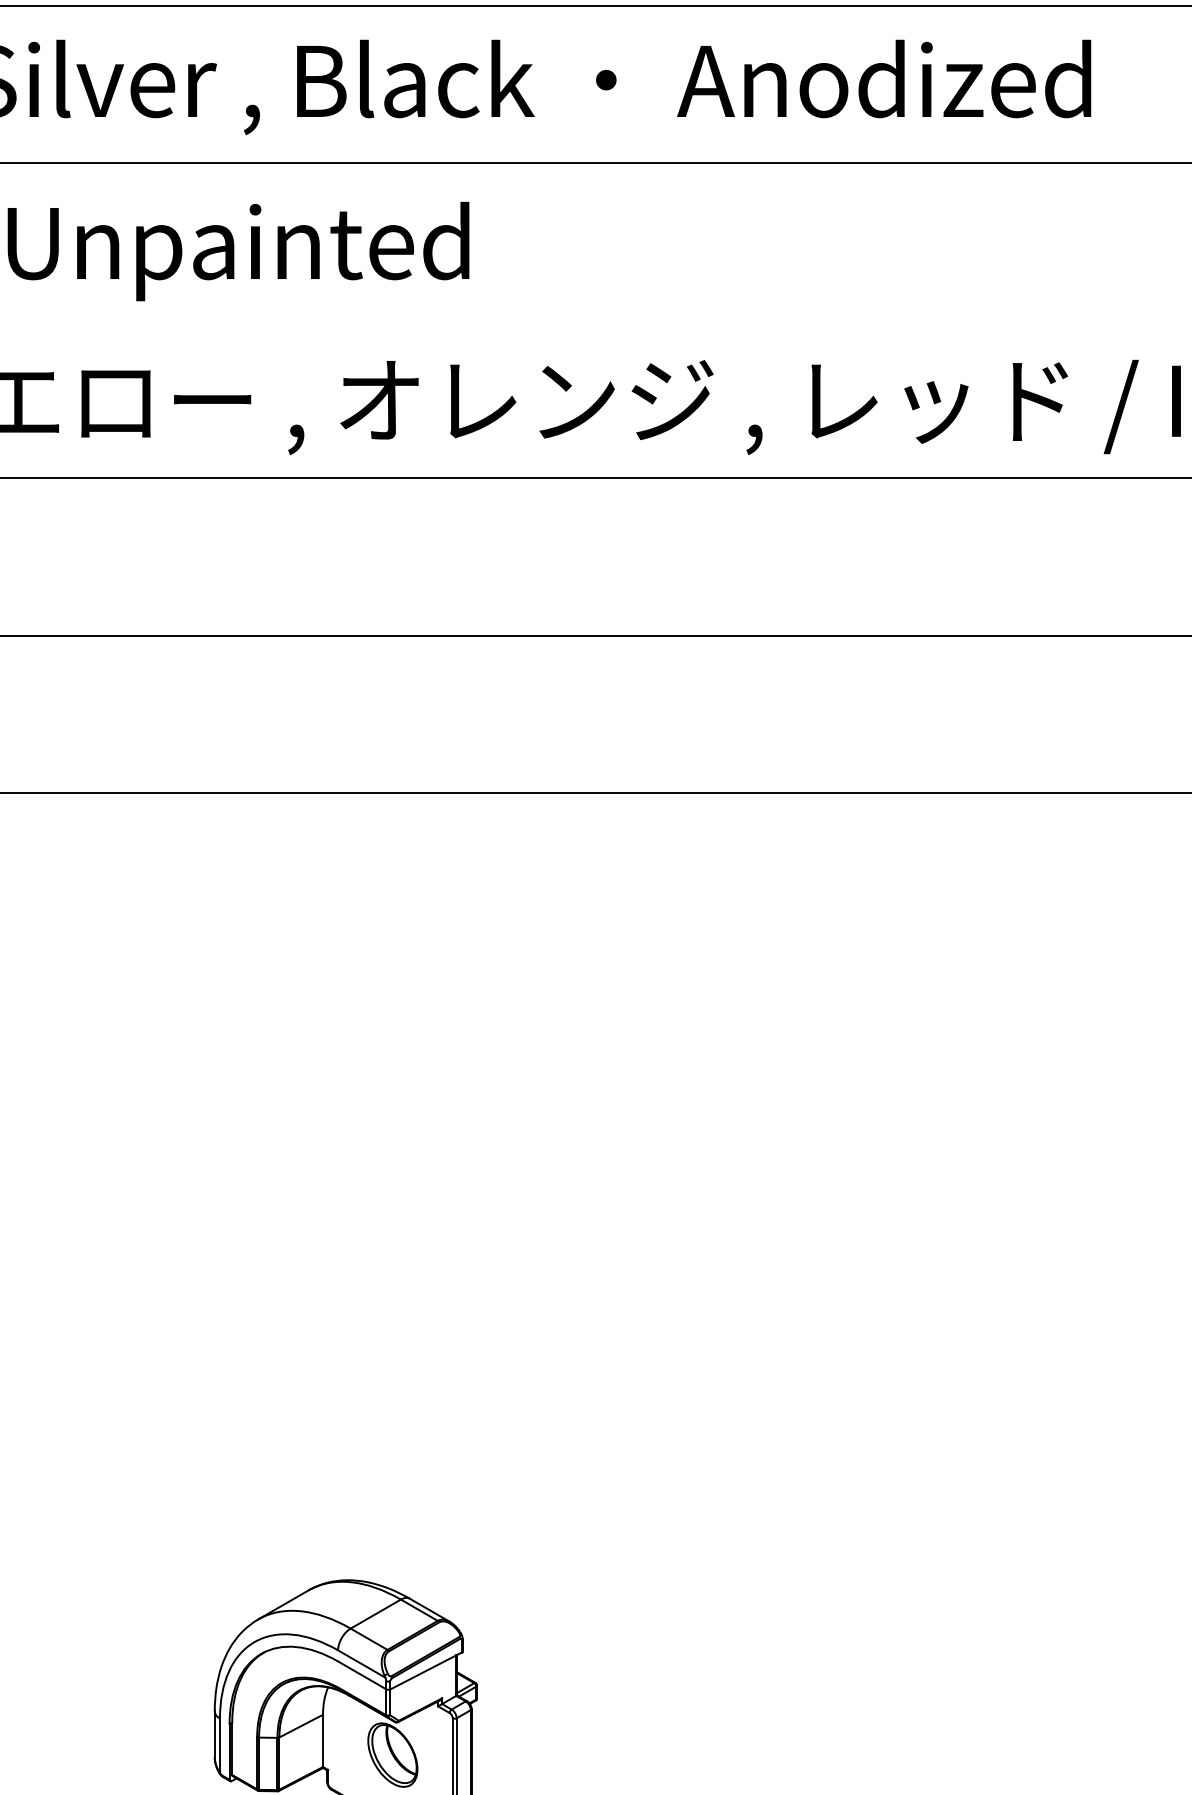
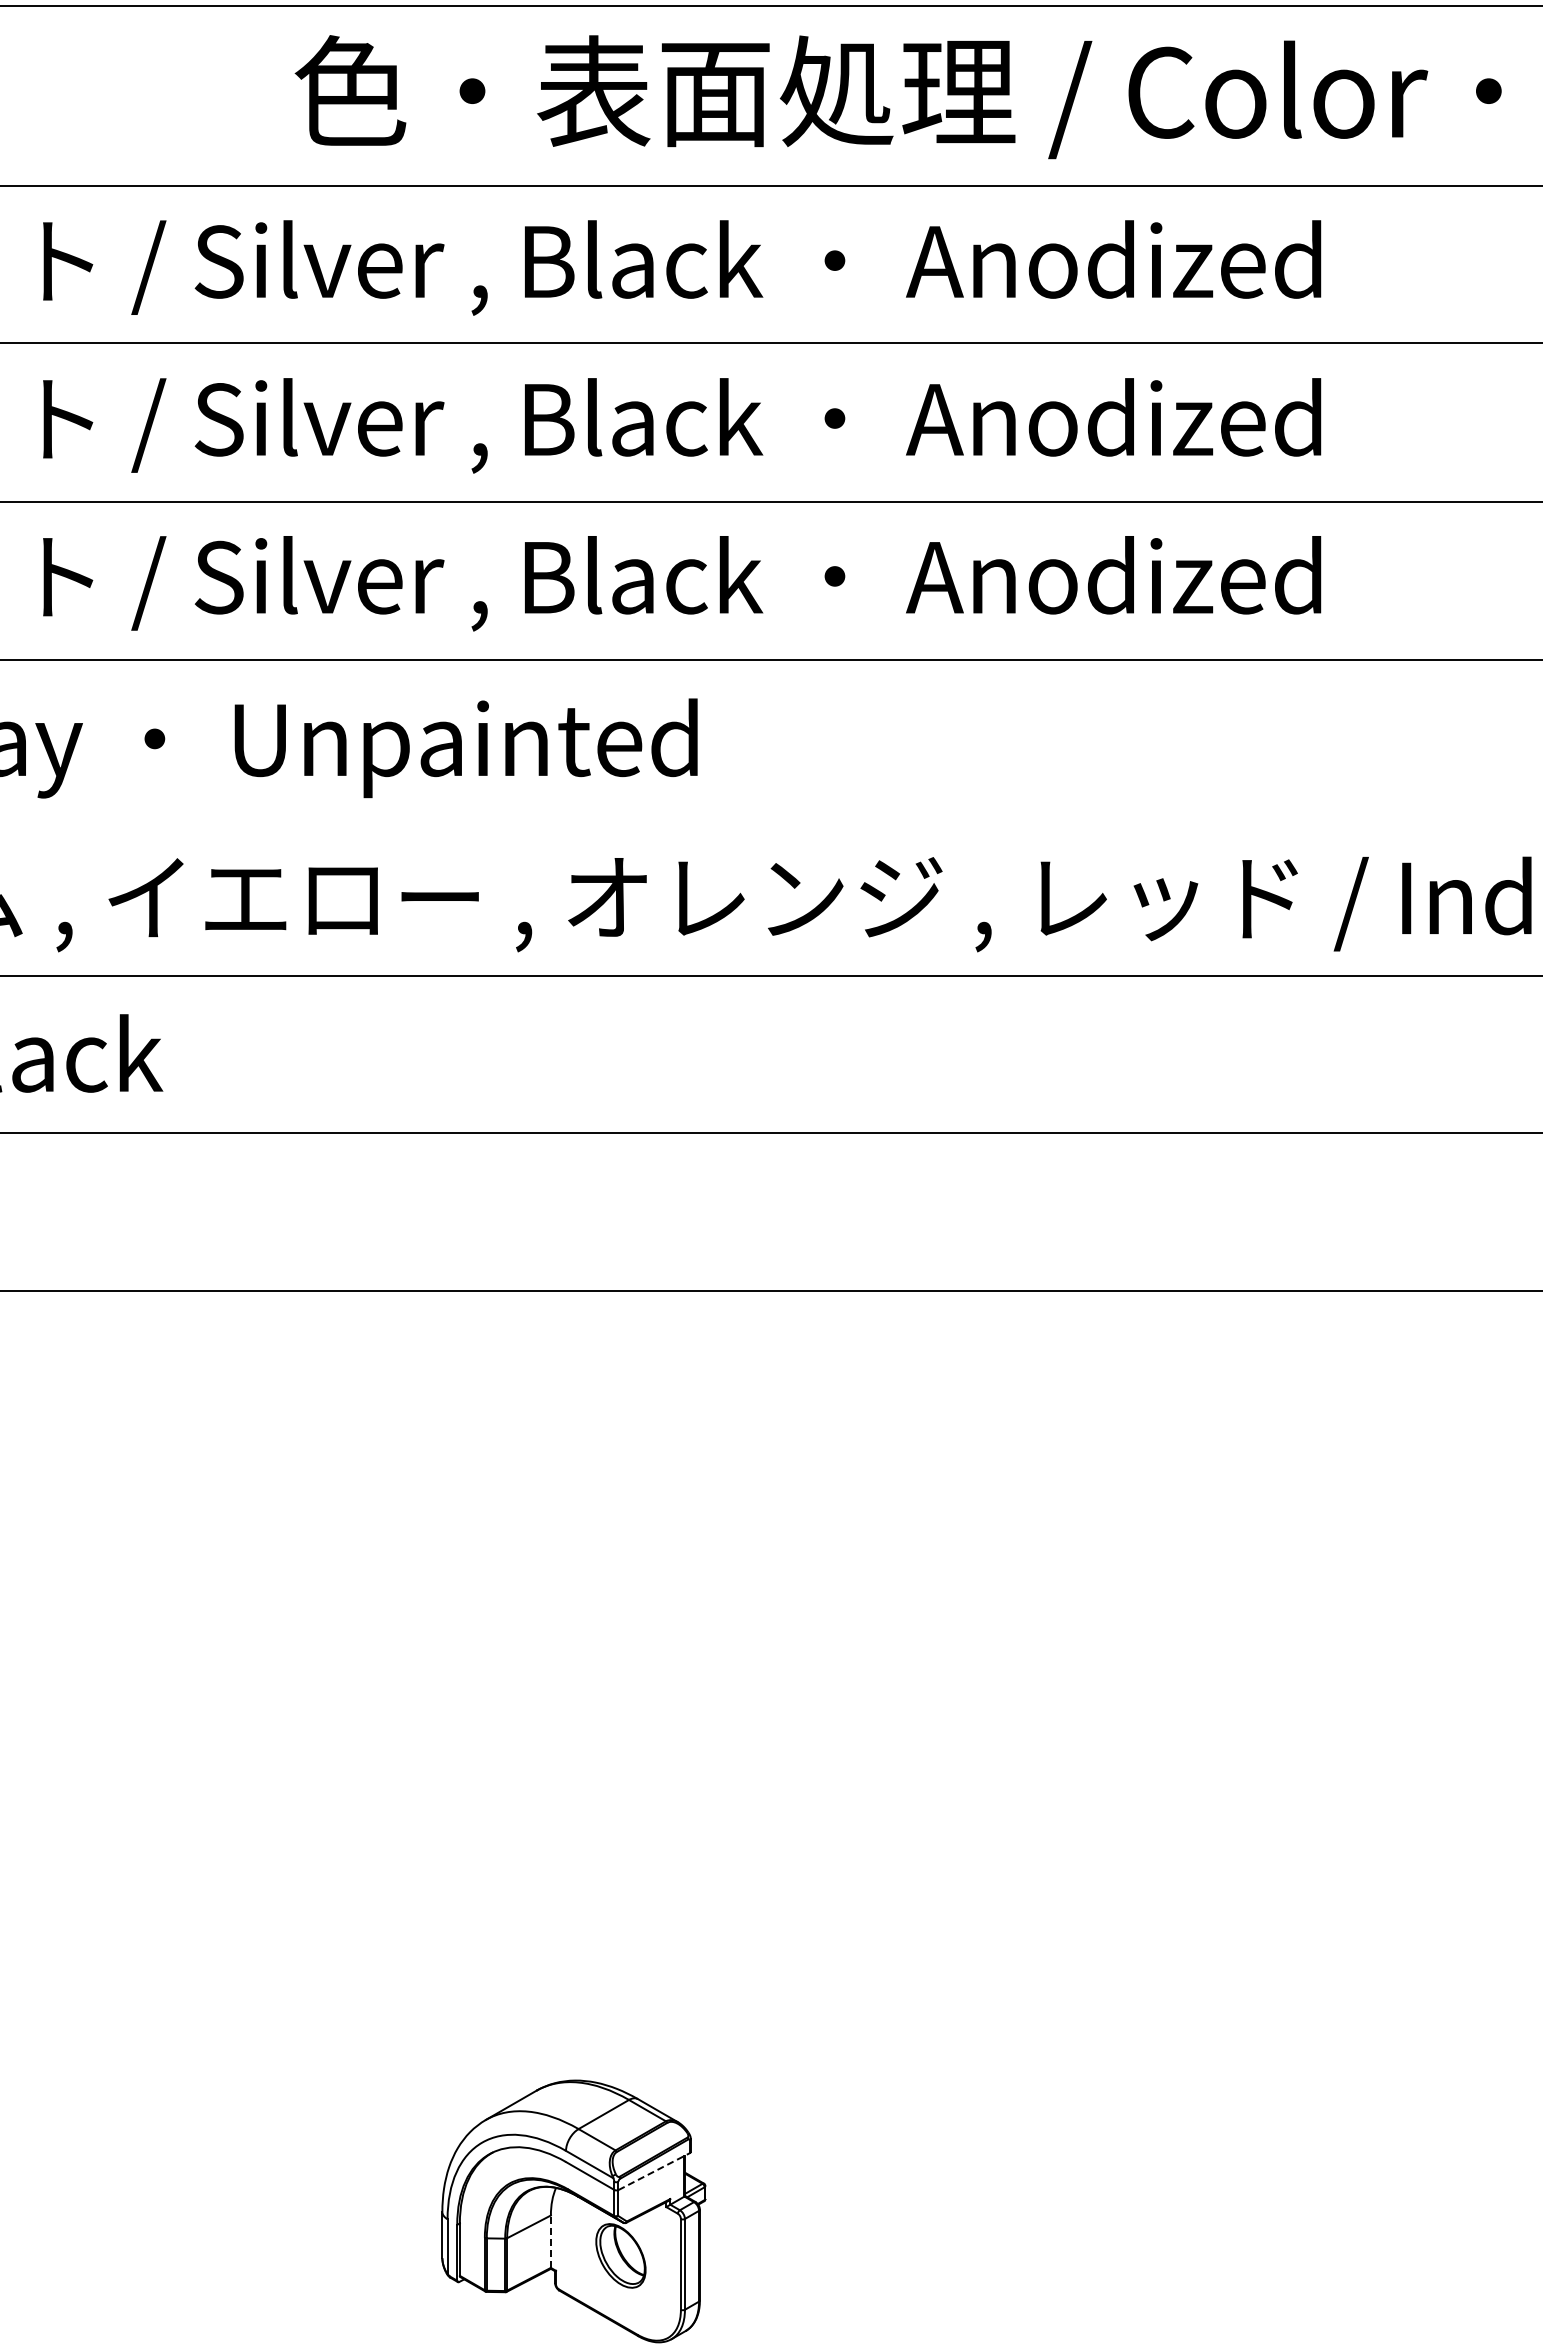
line: (426, 1670) -> (654, 2171), solid -> dashed
line: (322, 1740) -> (550, 2241), solid -> dashed

